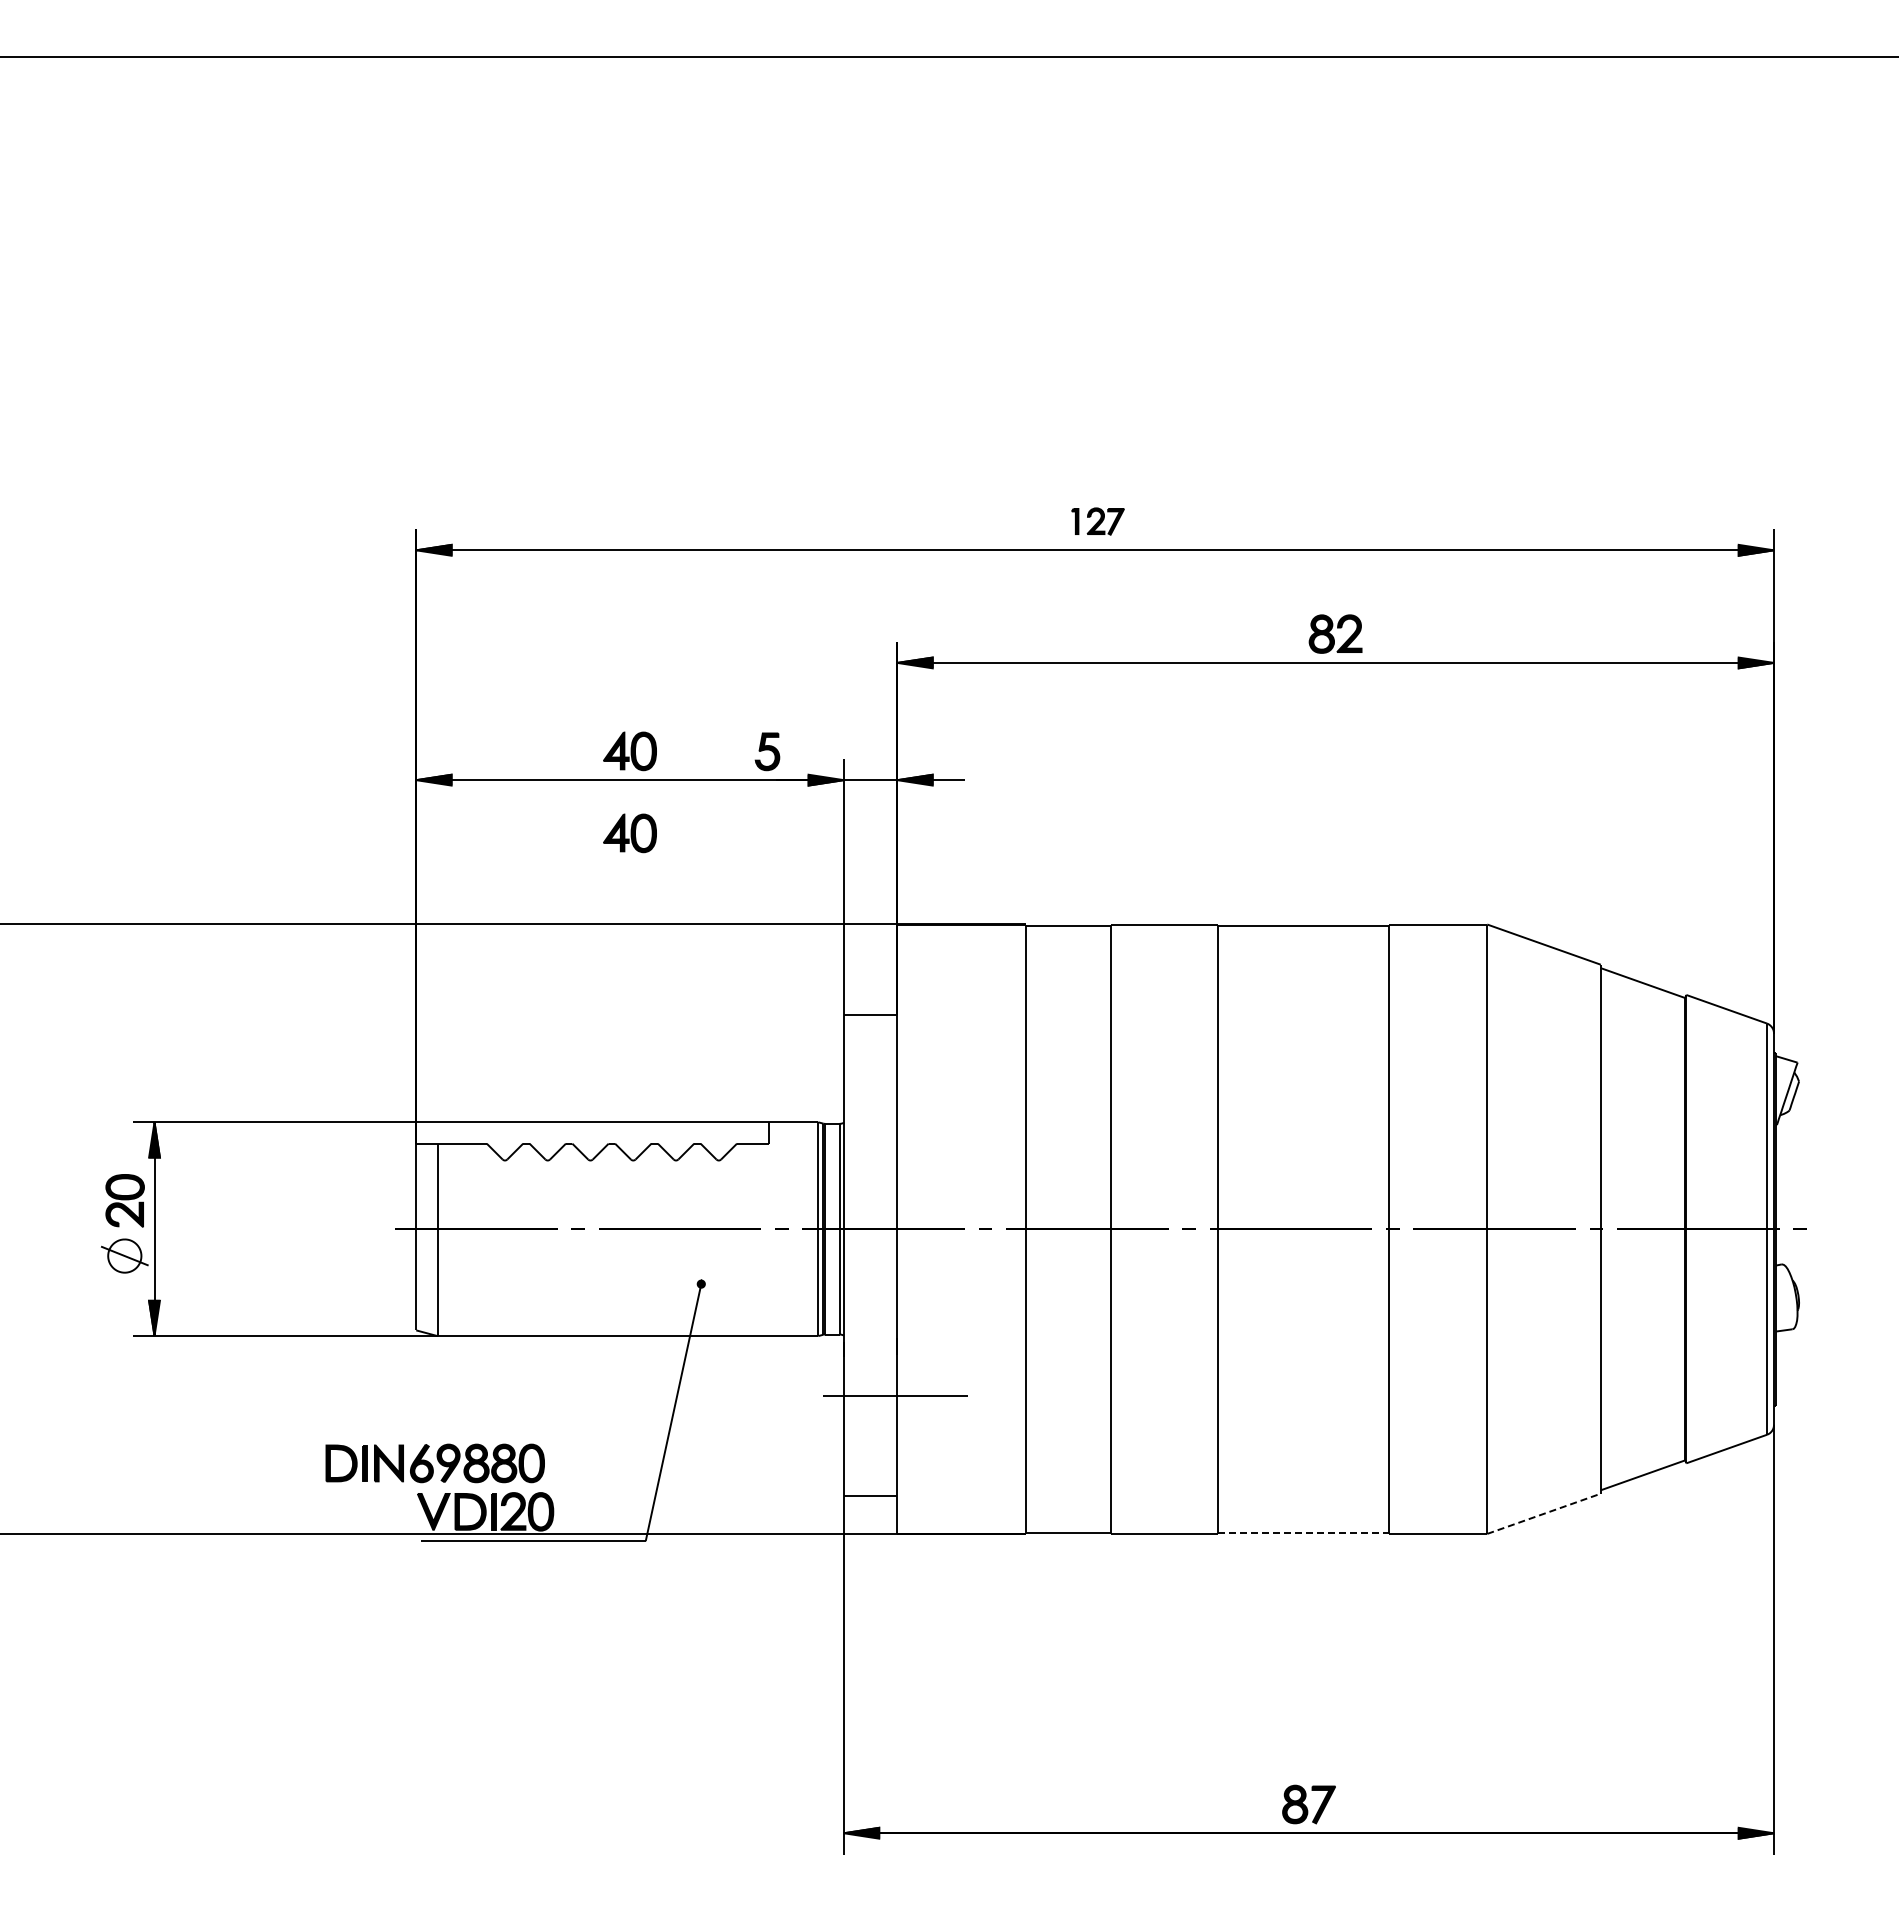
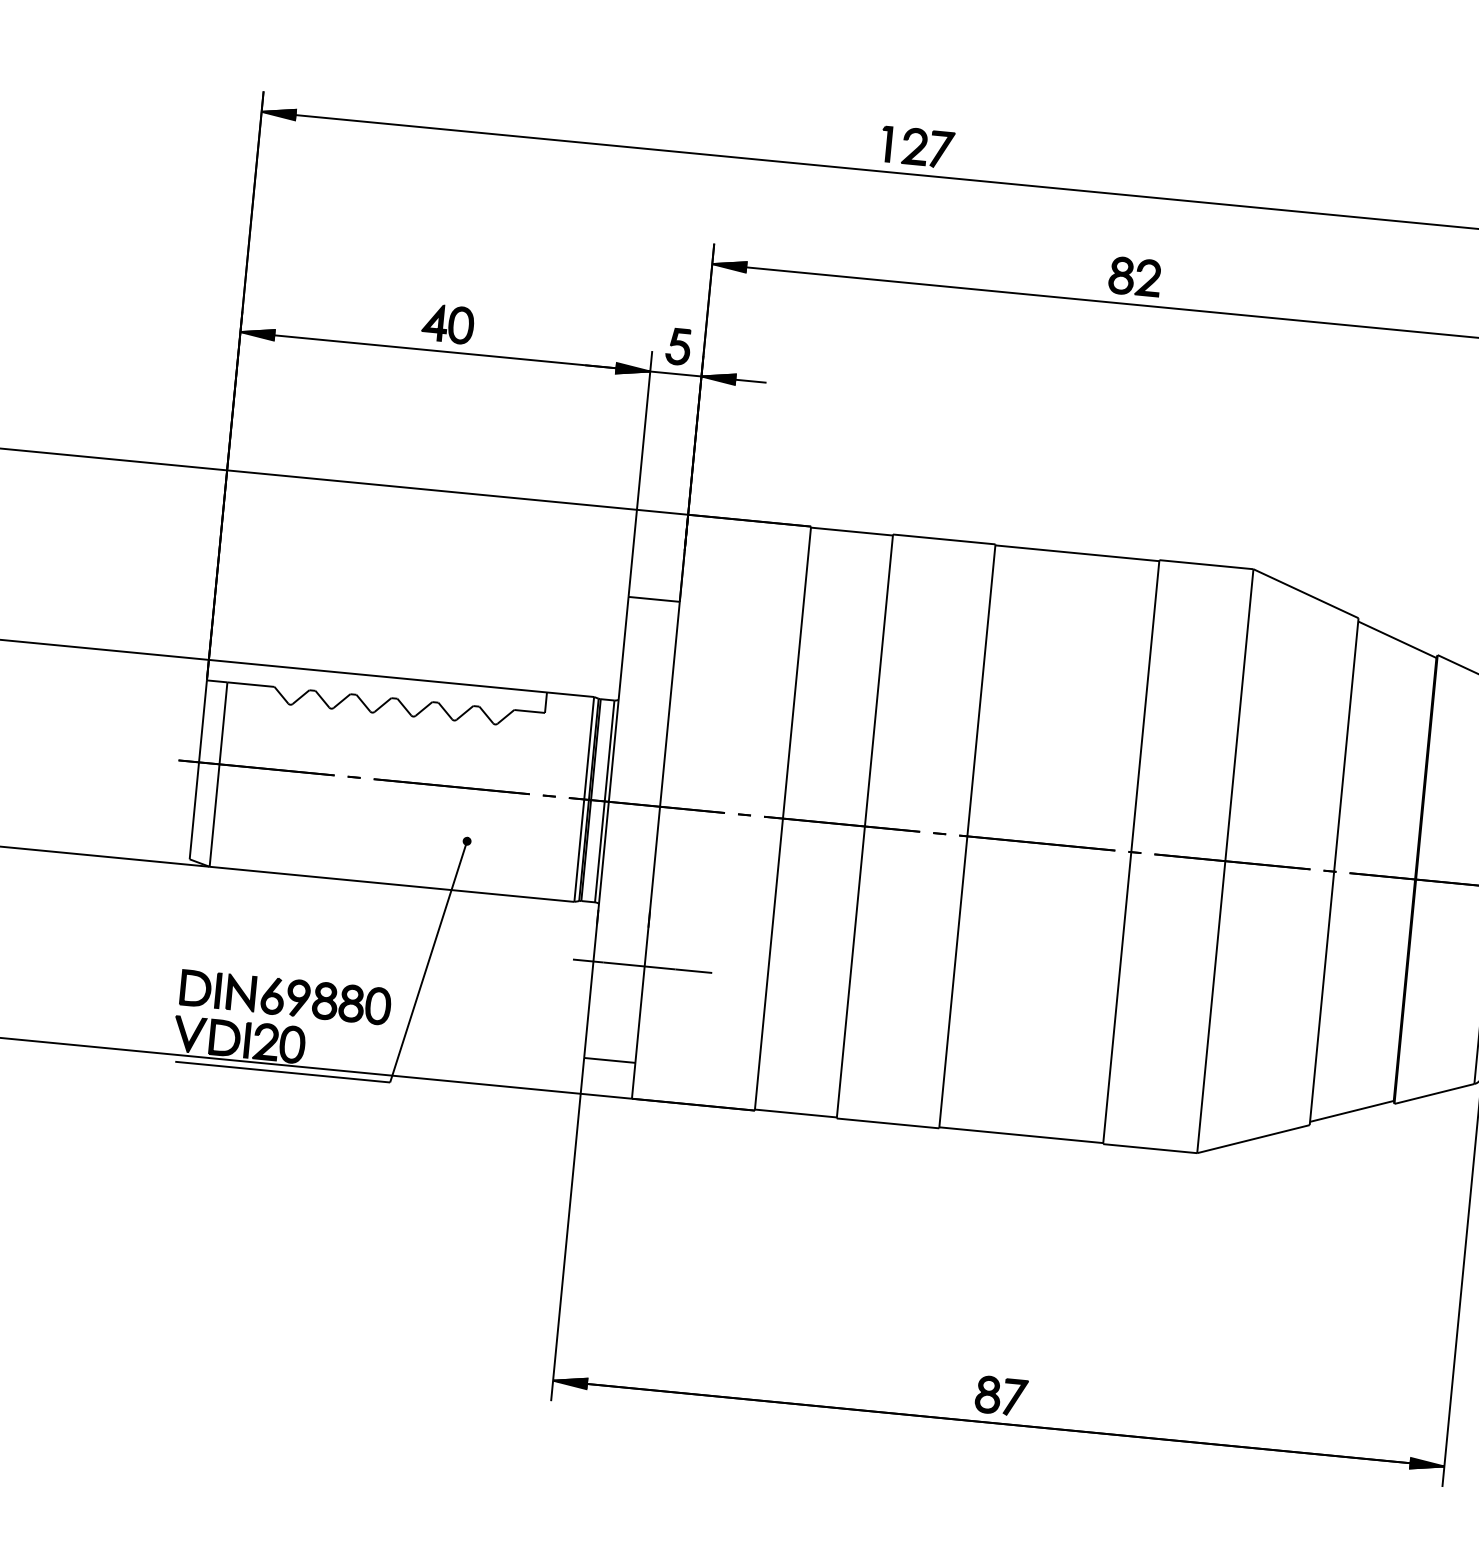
part: (1097, 521) -> (917, 147), size x1.43
part: (767, 751) -> (678, 346), moved
part: (629, 833) -> (439, 402), removed
part: (434, 1463) -> (284, 997), moved
line: (1544, 1513) -> (1253, 1138), dashed -> solid
line: (1303, 1532) -> (1021, 1134), dashed -> solid

